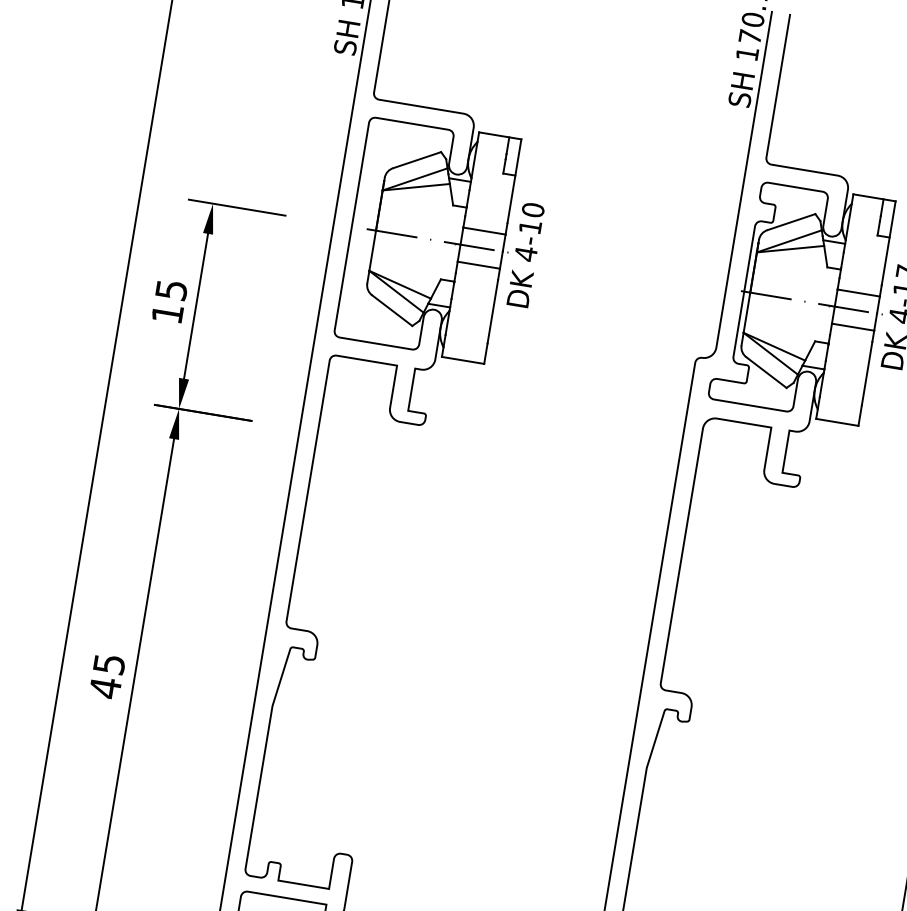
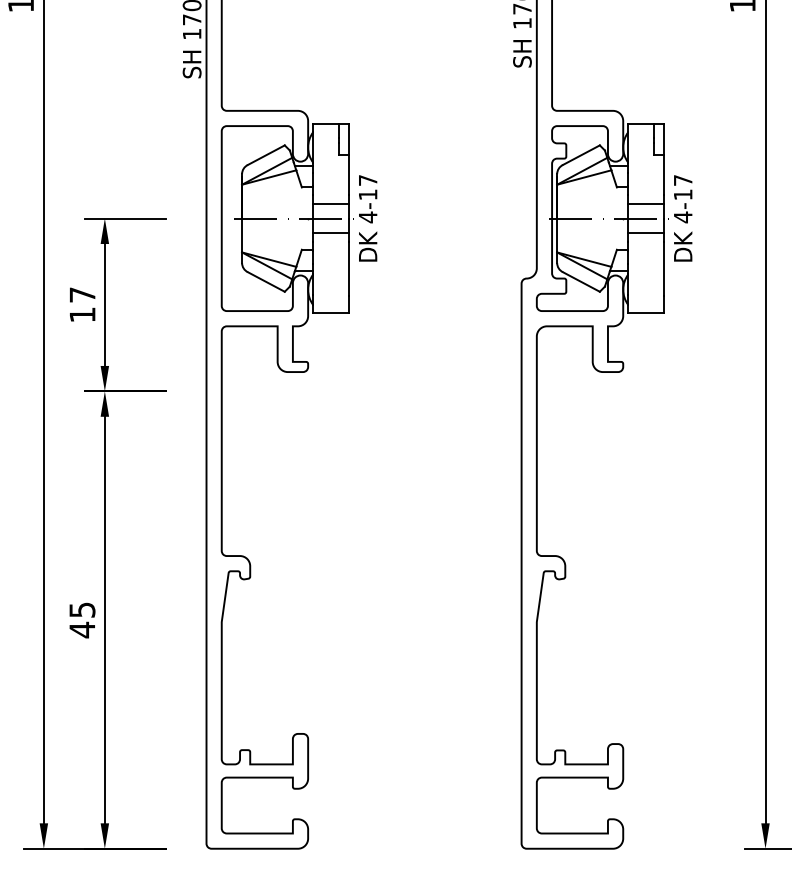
text: (532, 210) -> (367, 180), 4-10 -> 4-17
text: (171, 289) -> (82, 294), 15 -> 17

